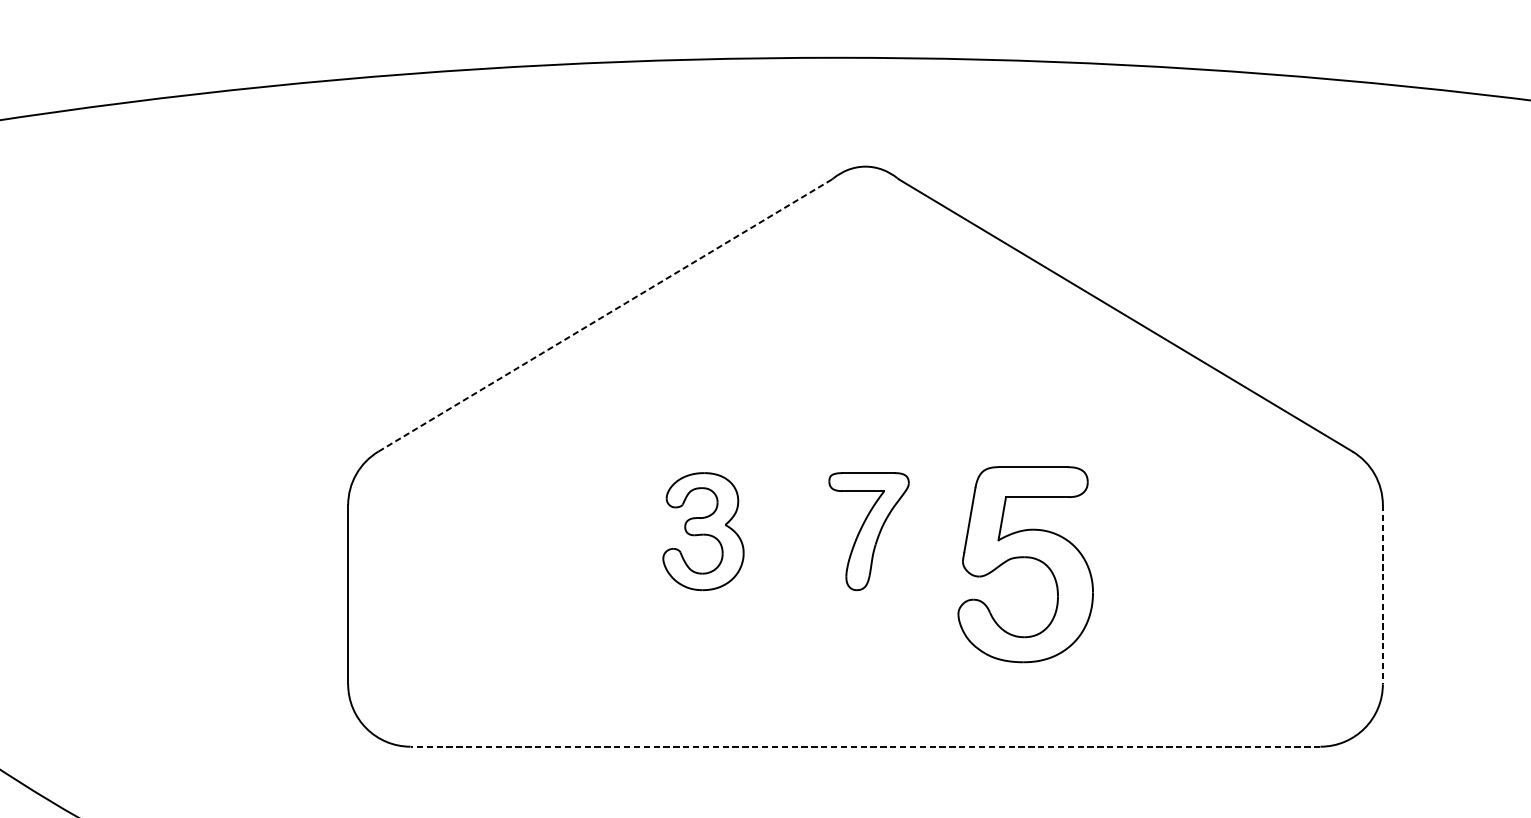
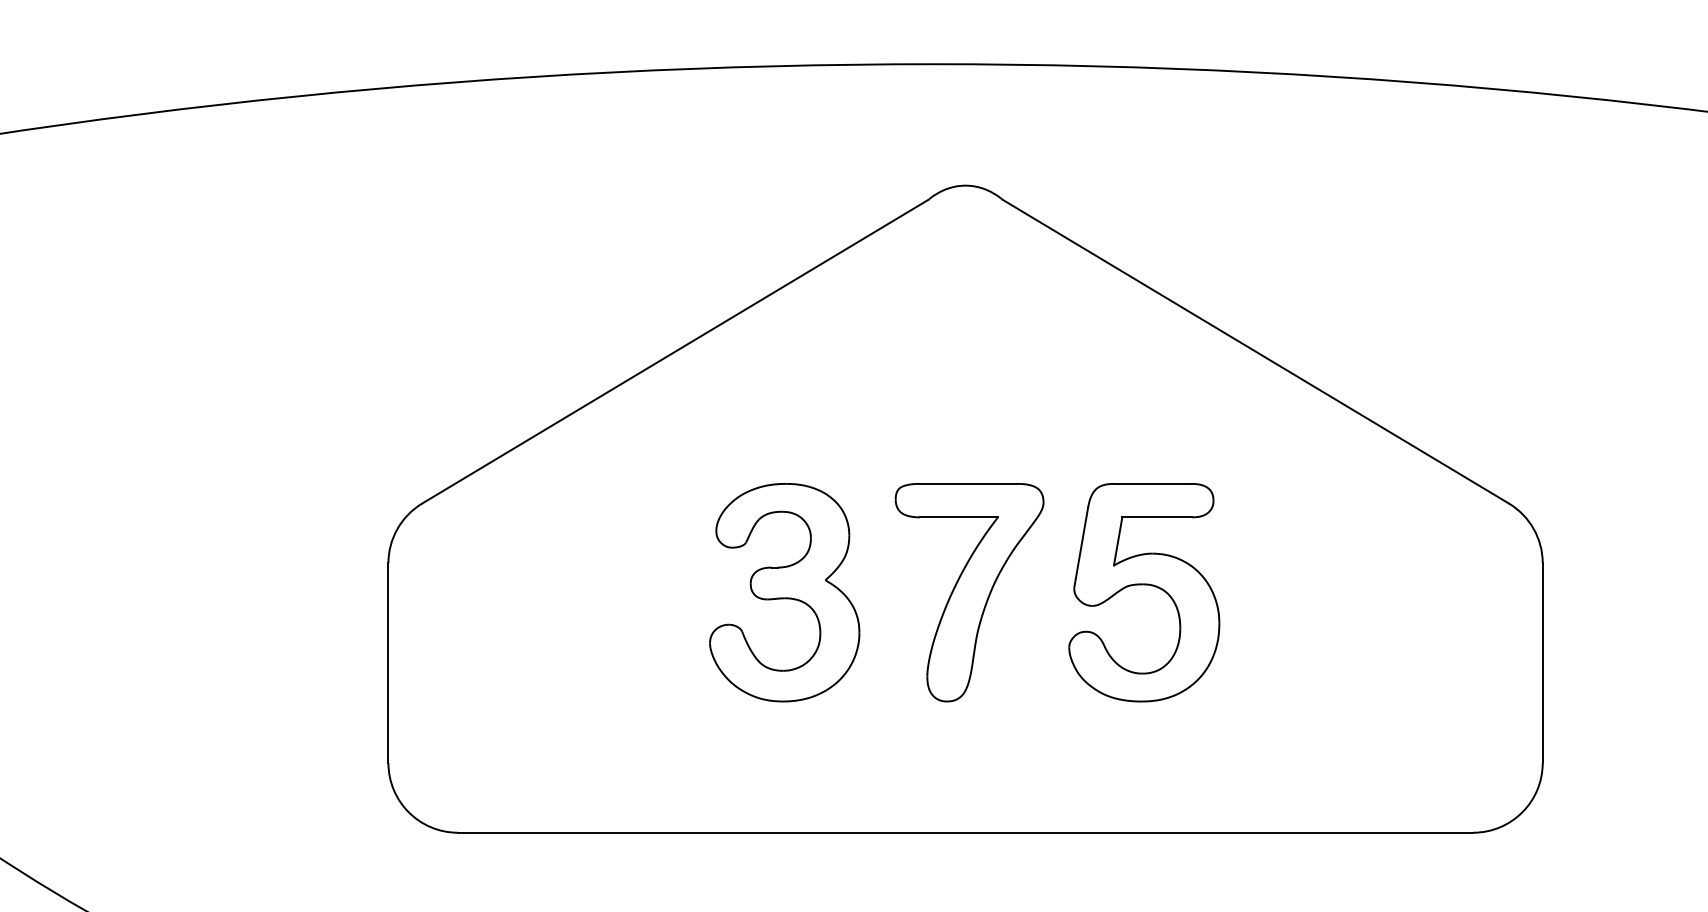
line: (605, 315) -> (675, 351), dashed -> solid
part: (703, 531) -> (784, 592), size x1.67
part: (869, 531) -> (969, 592), size x1.67
part: (1025, 558) -> (1144, 585), moved
line: (1382, 595) -> (1542, 663), dashed -> solid
line: (865, 746) -> (965, 832), dashed -> solid

